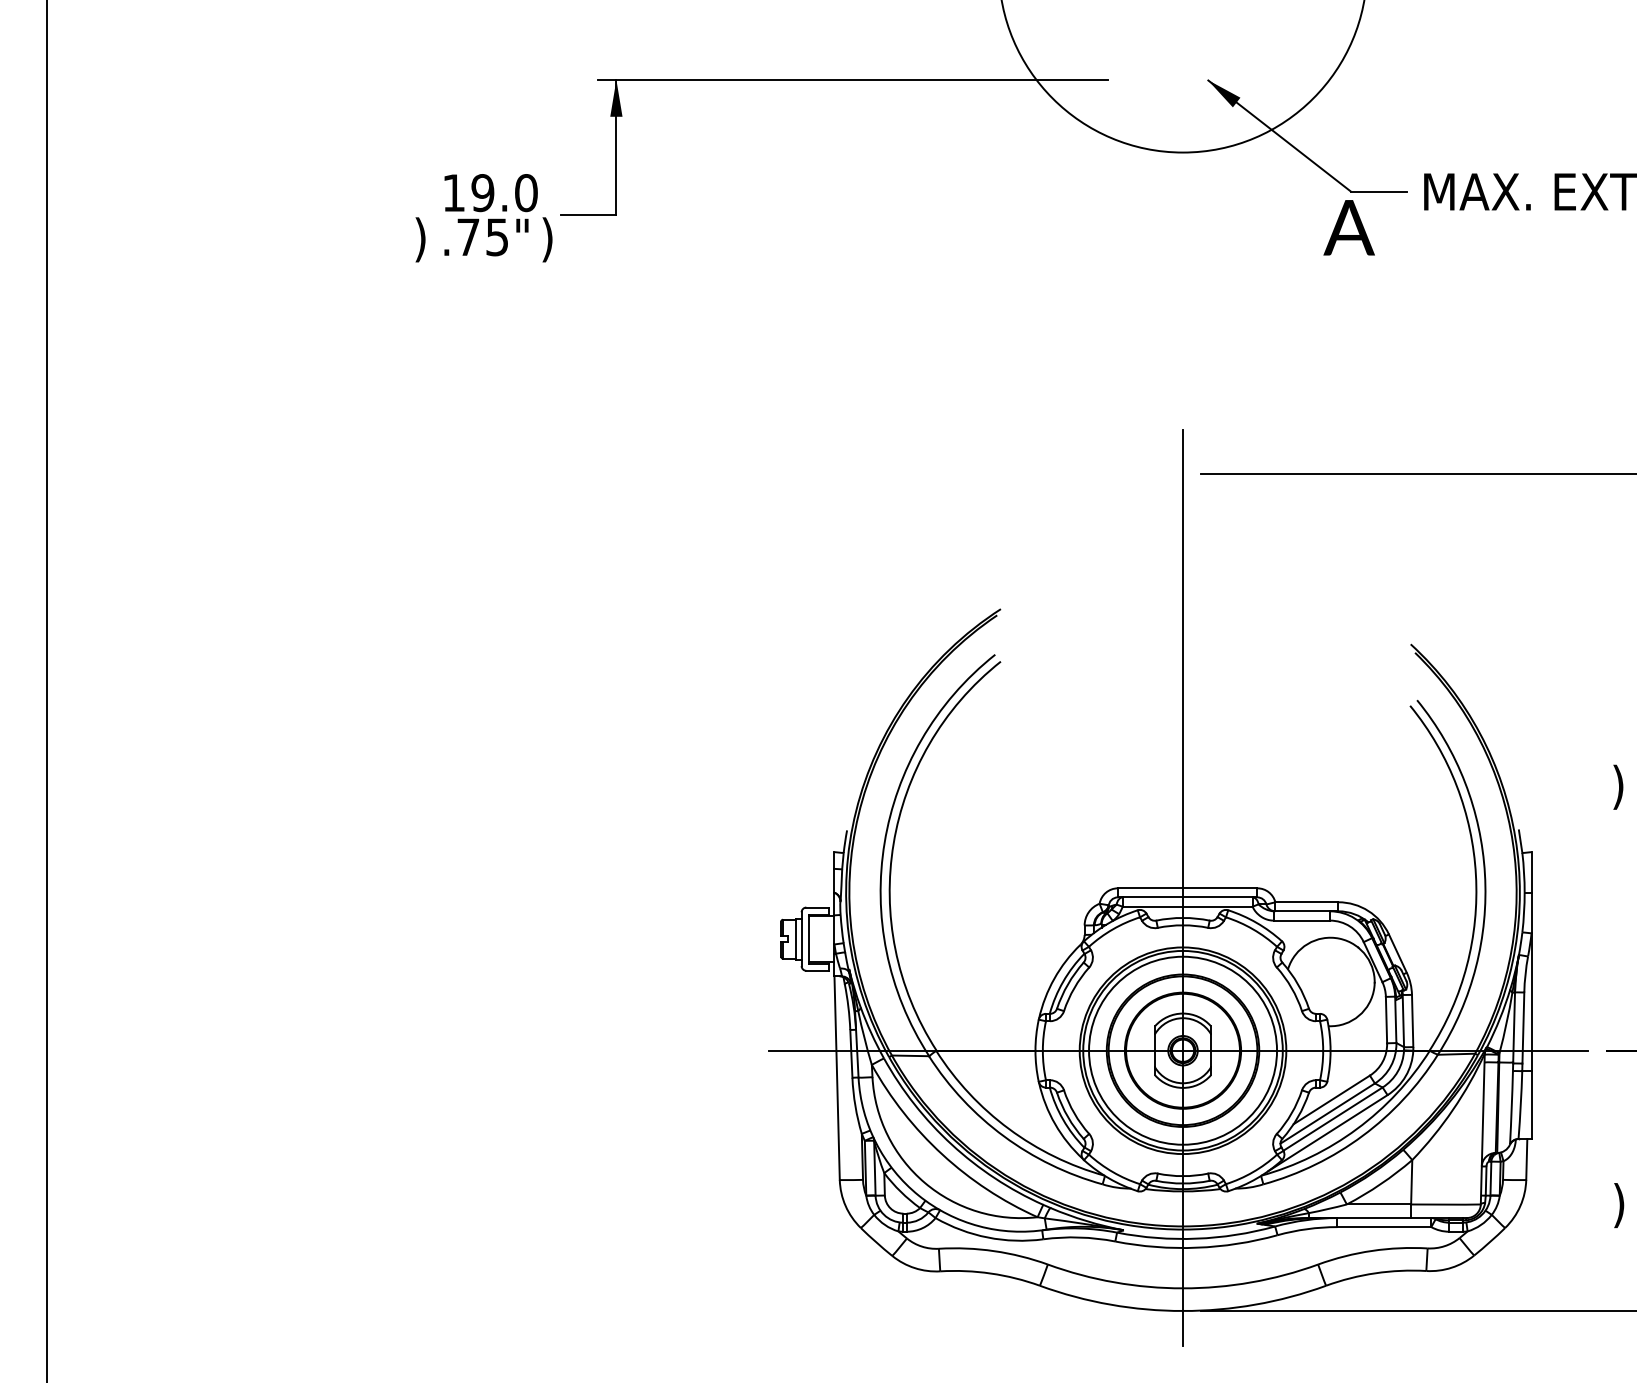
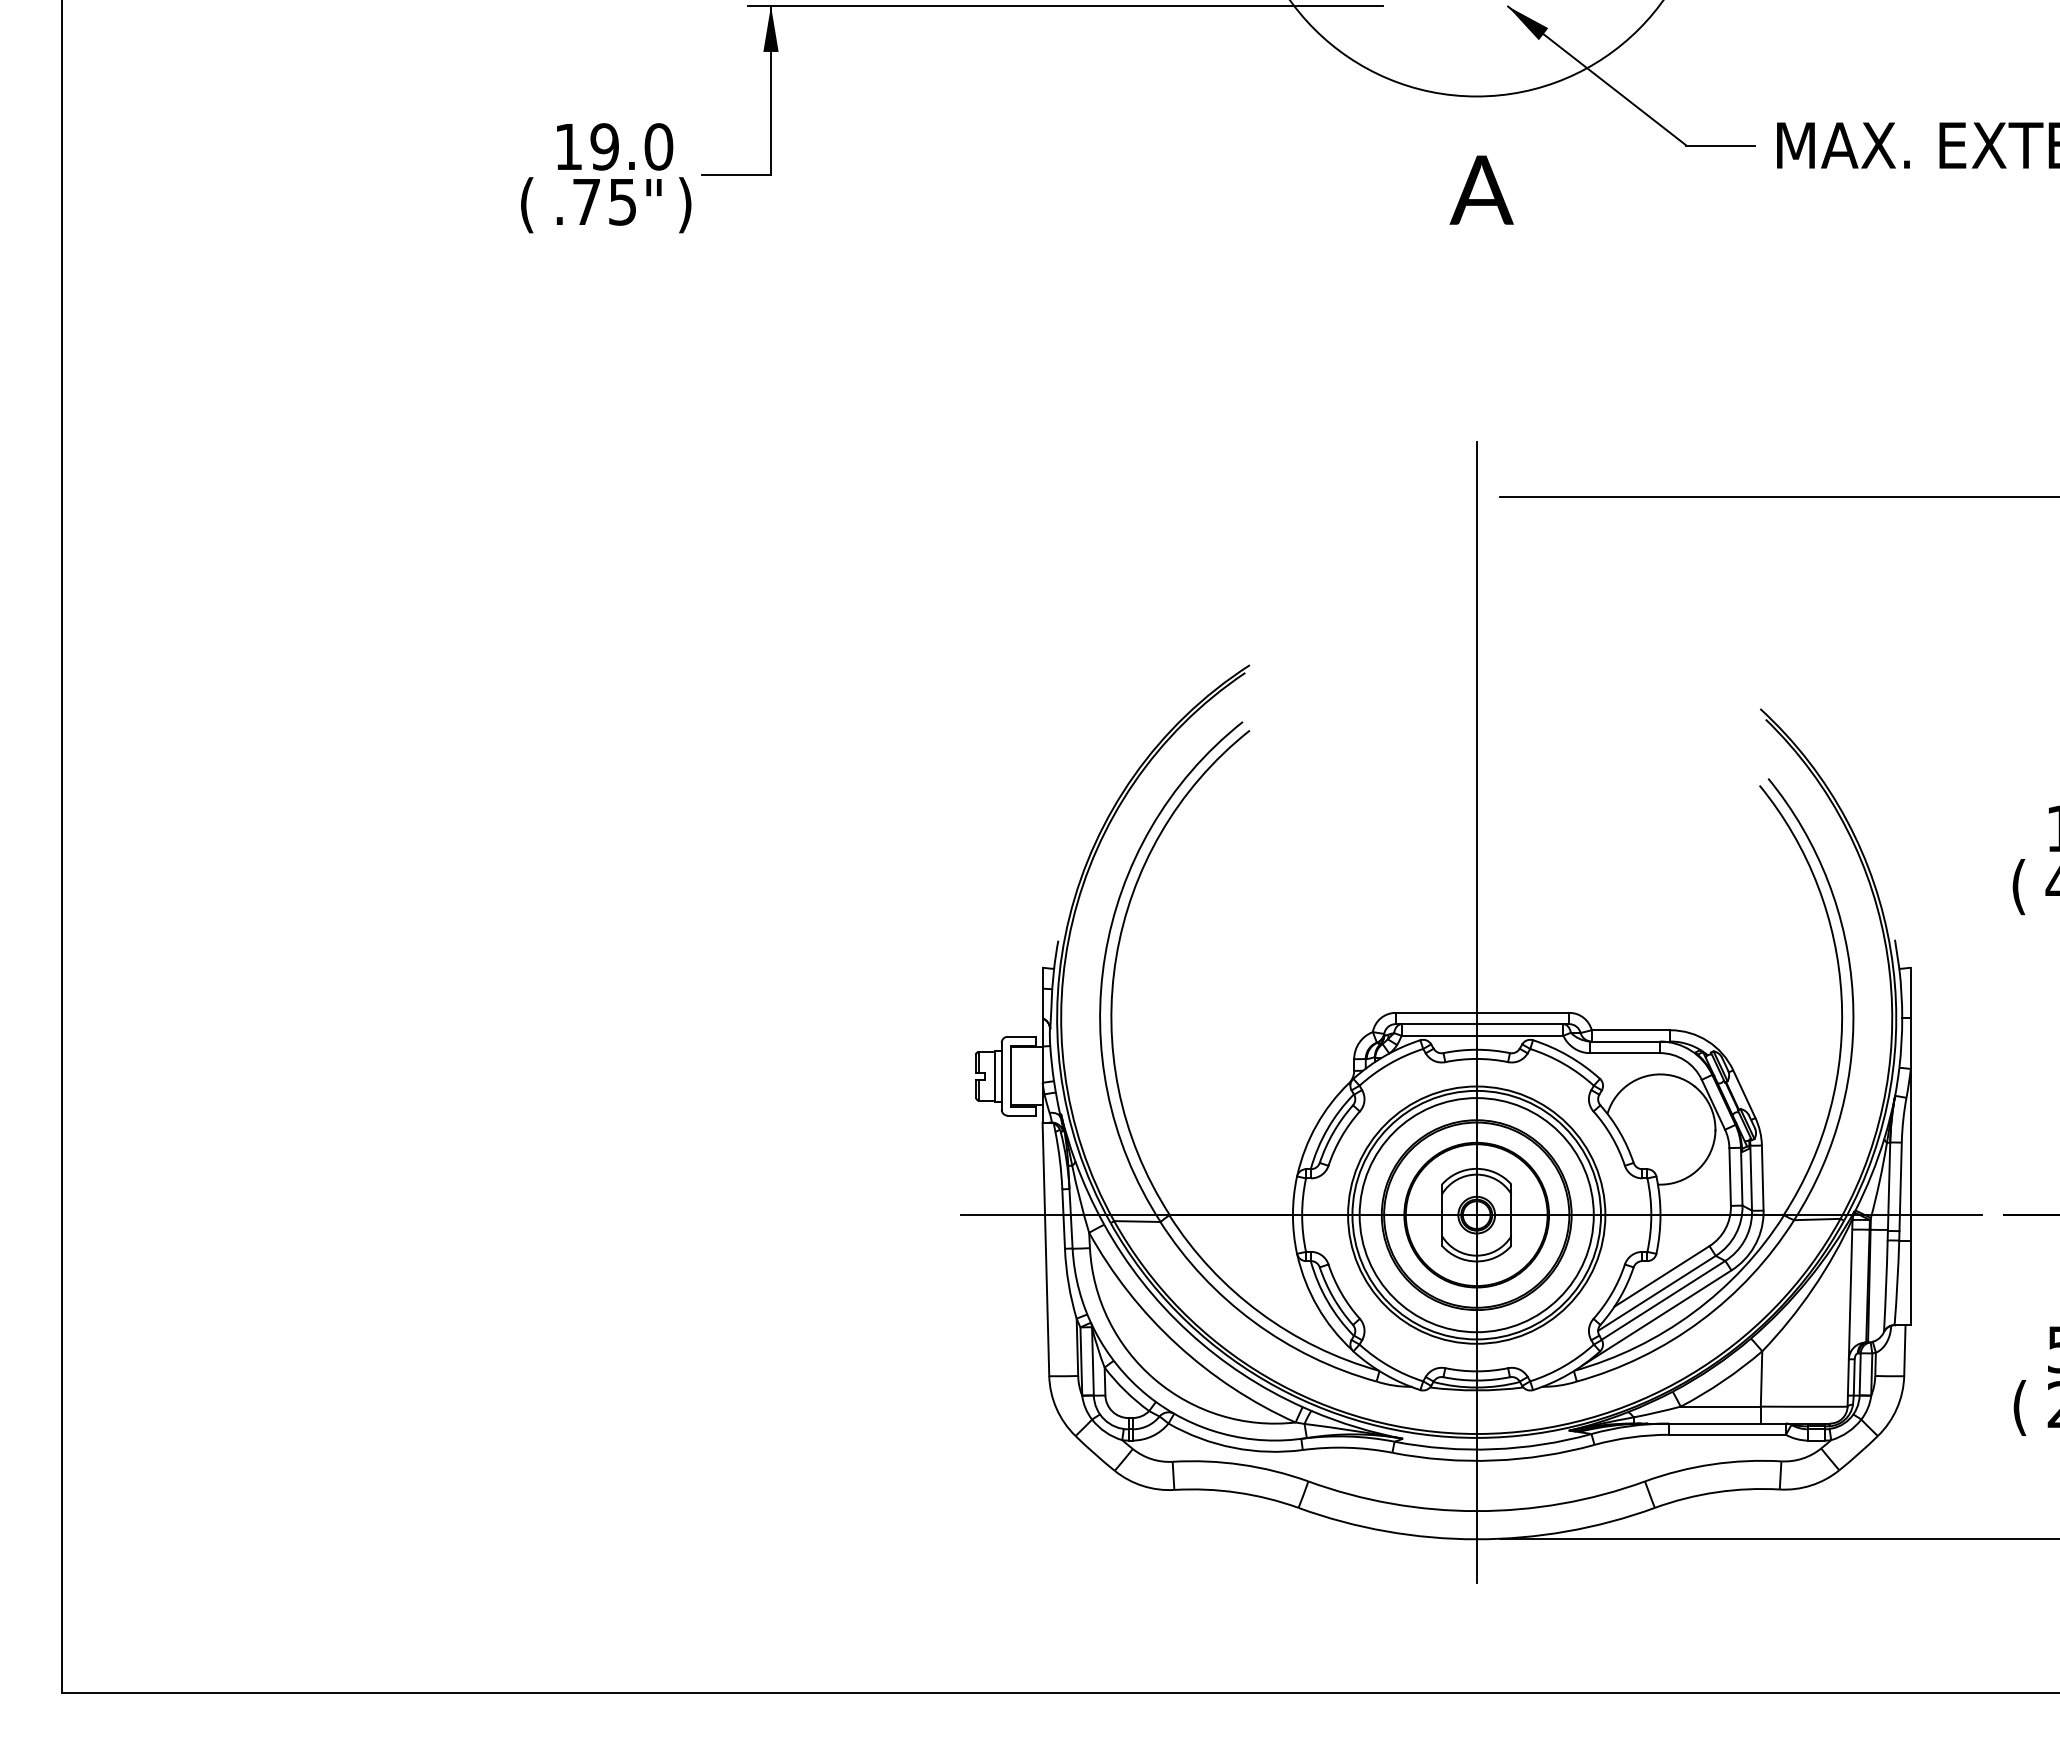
text: (1349, 227) -> (1481, 189), moved
text: (420, 240) -> (526, 205), ) -> (
text: (1618, 787) -> (2018, 887), ) -> (
text: (1618, 1205) -> (2019, 1407), ) -> (

